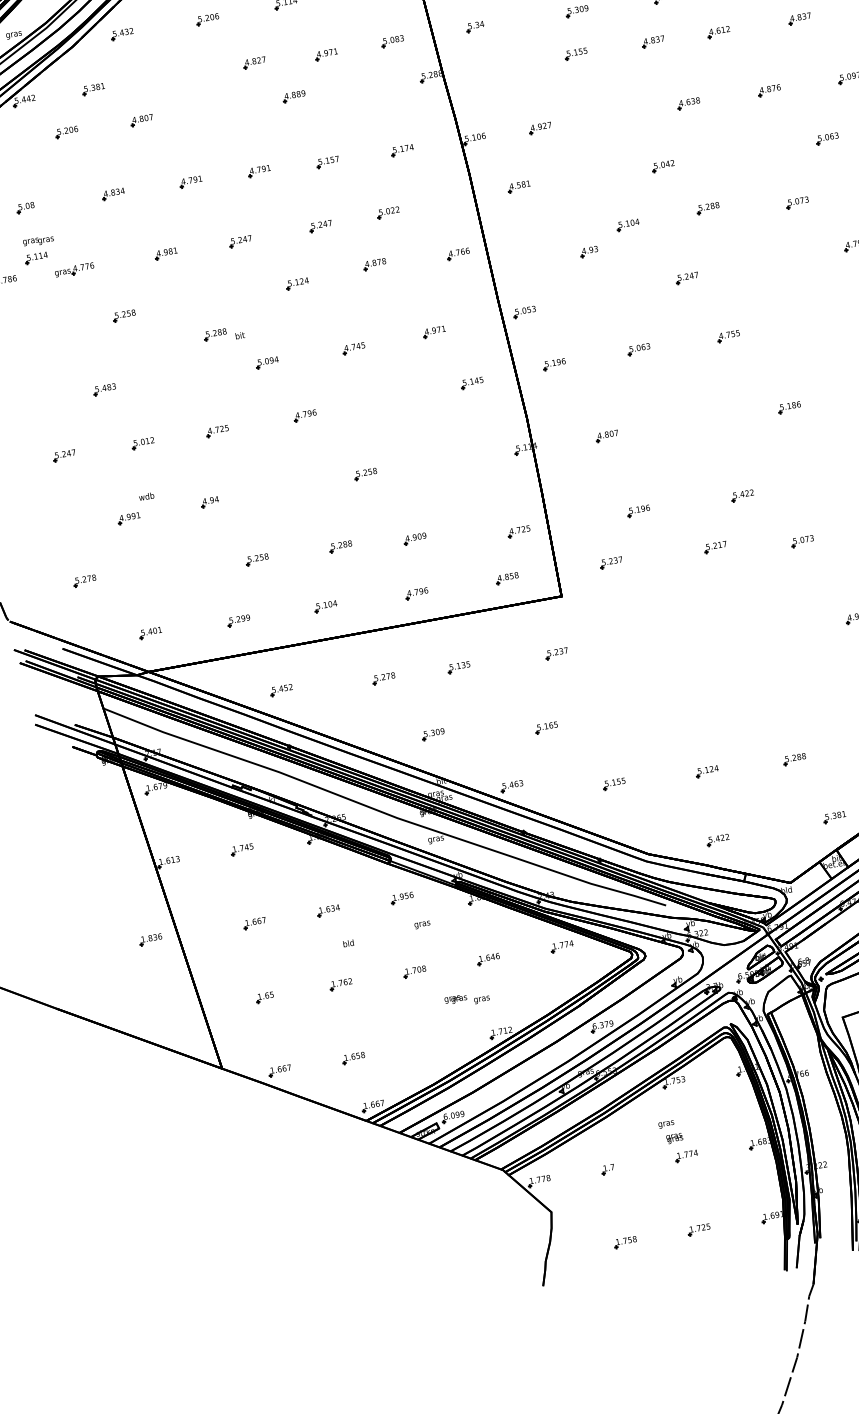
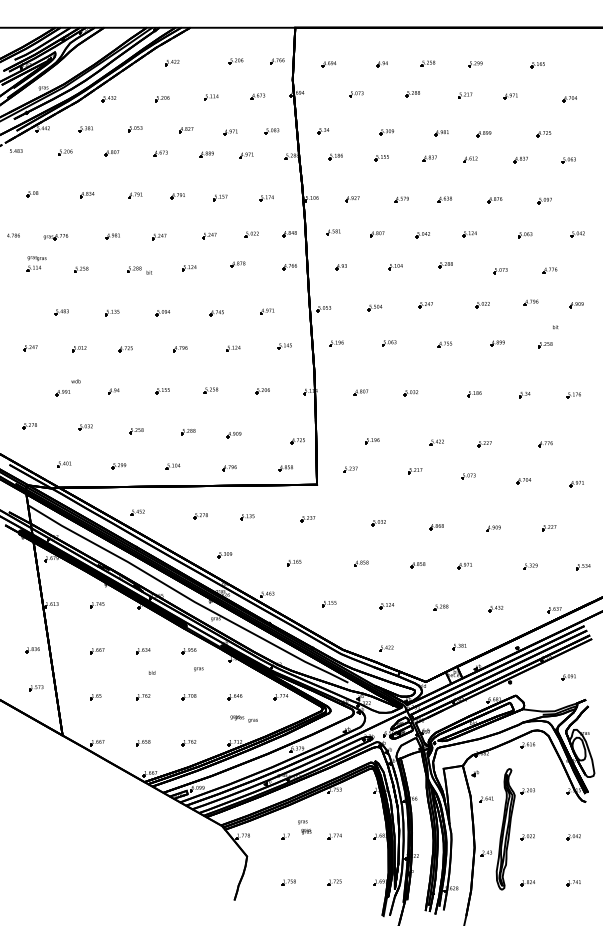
part: (501, 64) -> (335, 156), added
part: (172, 76) -> (135, 129), added
part: (358, 87) -> (246, 155), added
part: (219, 107) -> (160, 153), added
part: (618, 115) -> (401, 199), added
part: (737, 152) -> (469, 234), added
part: (590, 178) -> (377, 234), added
part: (448, 202) -> (289, 234), added
part: (38, 249) -> (36, 263), moved
part: (587, 252) -> (340, 267), moved
part: (777, 263) -> (482, 305), added
part: (605, 296) -> (374, 307), added
part: (812, 320) -> (497, 343), added
part: (223, 334) -> (139, 270), moved
part: (186, 376) -> (112, 312), added
part: (390, 400) -> (233, 348), added
part: (686, 424) -> (410, 393), added
part: (448, 461) -> (262, 391), added
part: (819, 485) -> (484, 444), added
part: (288, 489) -> (162, 391), added
part: (174, 568) -> (85, 427), added
part: (765, 632) -> (436, 527), added
part: (670, 641) -> (378, 523), added
part: (820, 685) -> (464, 565), added
part: (744, 698) -> (417, 565), added
part: (654, 710) -> (361, 563), added
text: (466, 998) -> (243, 718), moved
part: (167, 1000) -> (36, 688), added
part: (426, 1046) -> (188, 743), added
text: (670, 1132) -> (304, 827), moved

